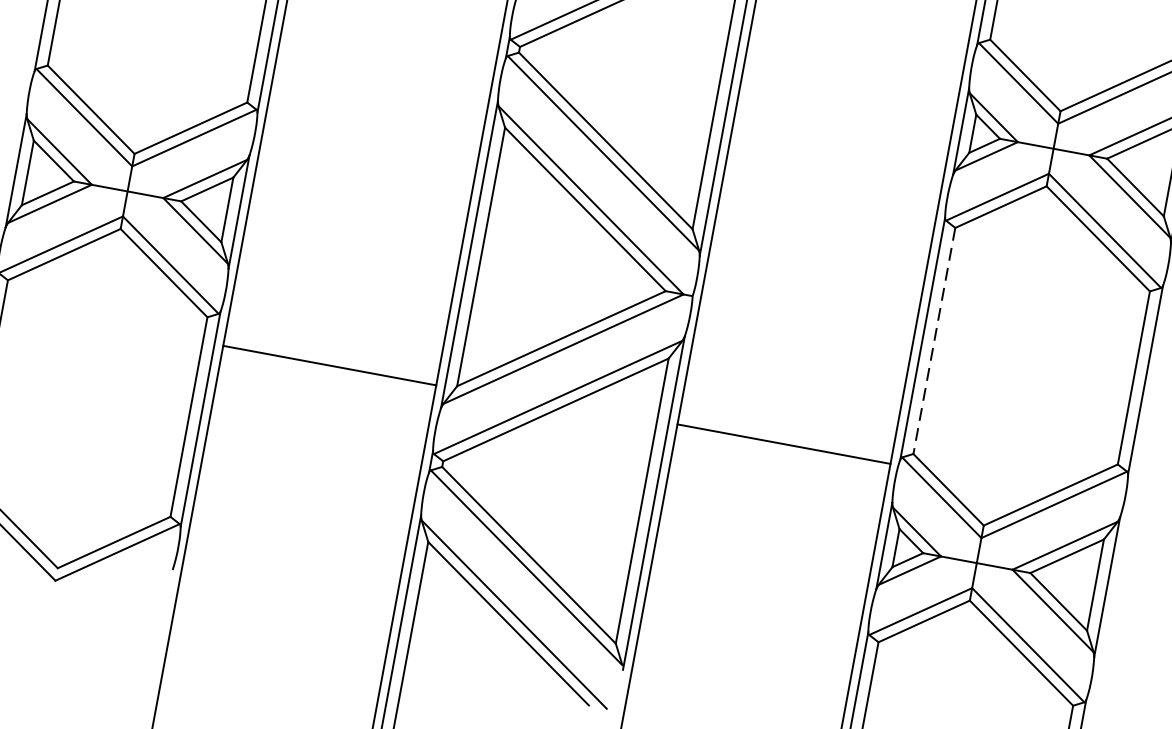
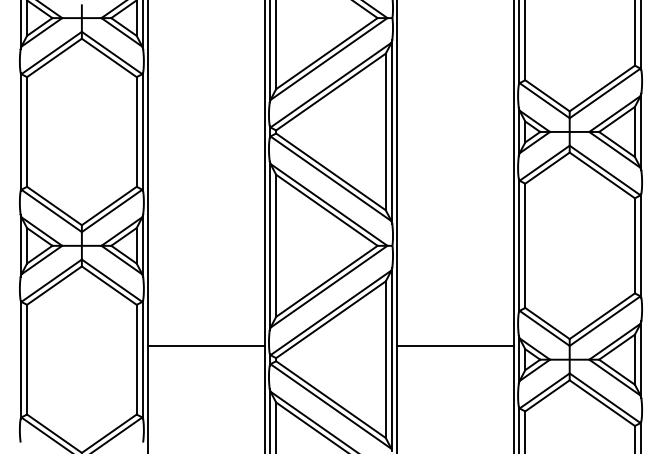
line: (934, 342) -> (525, 246), dashed -> solid
line: (328, 365) -> (205, 346), moved
line: (783, 444) -> (455, 346), moved

